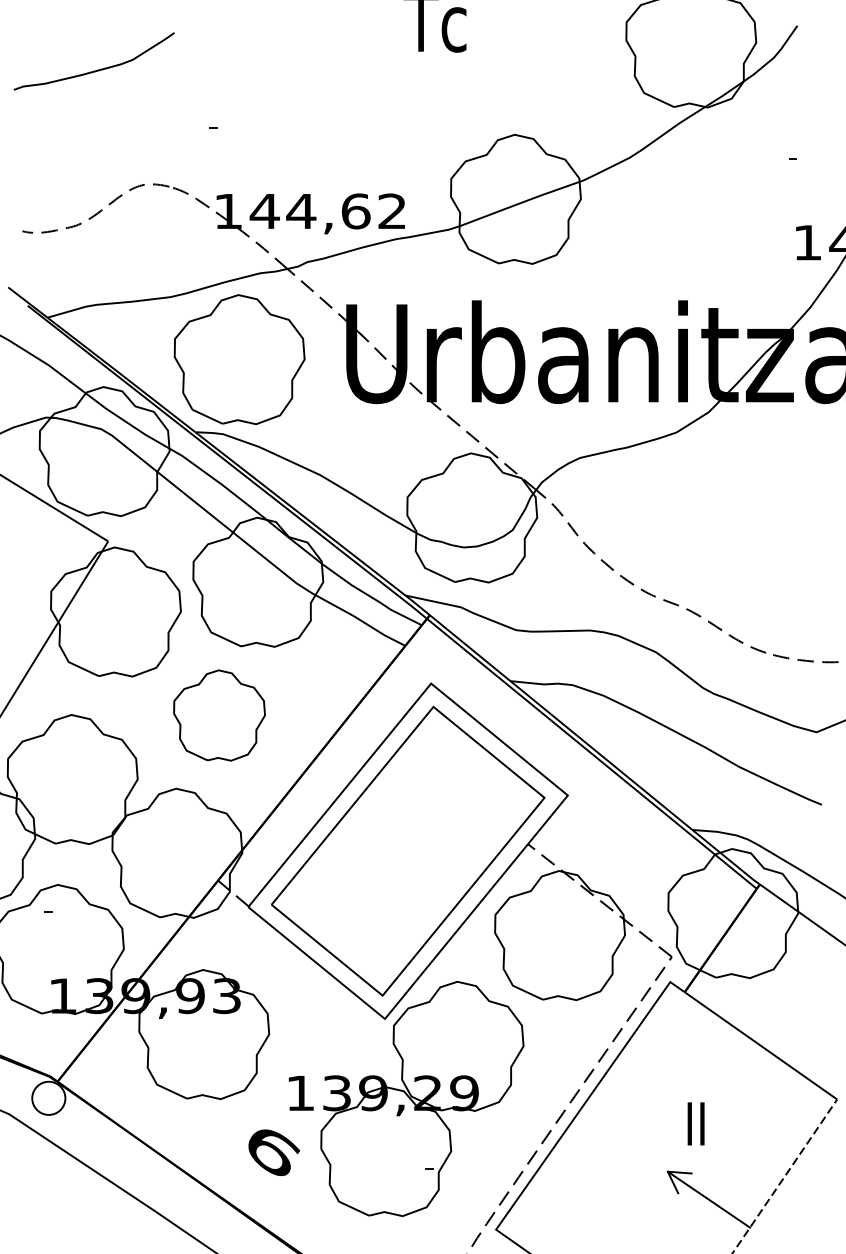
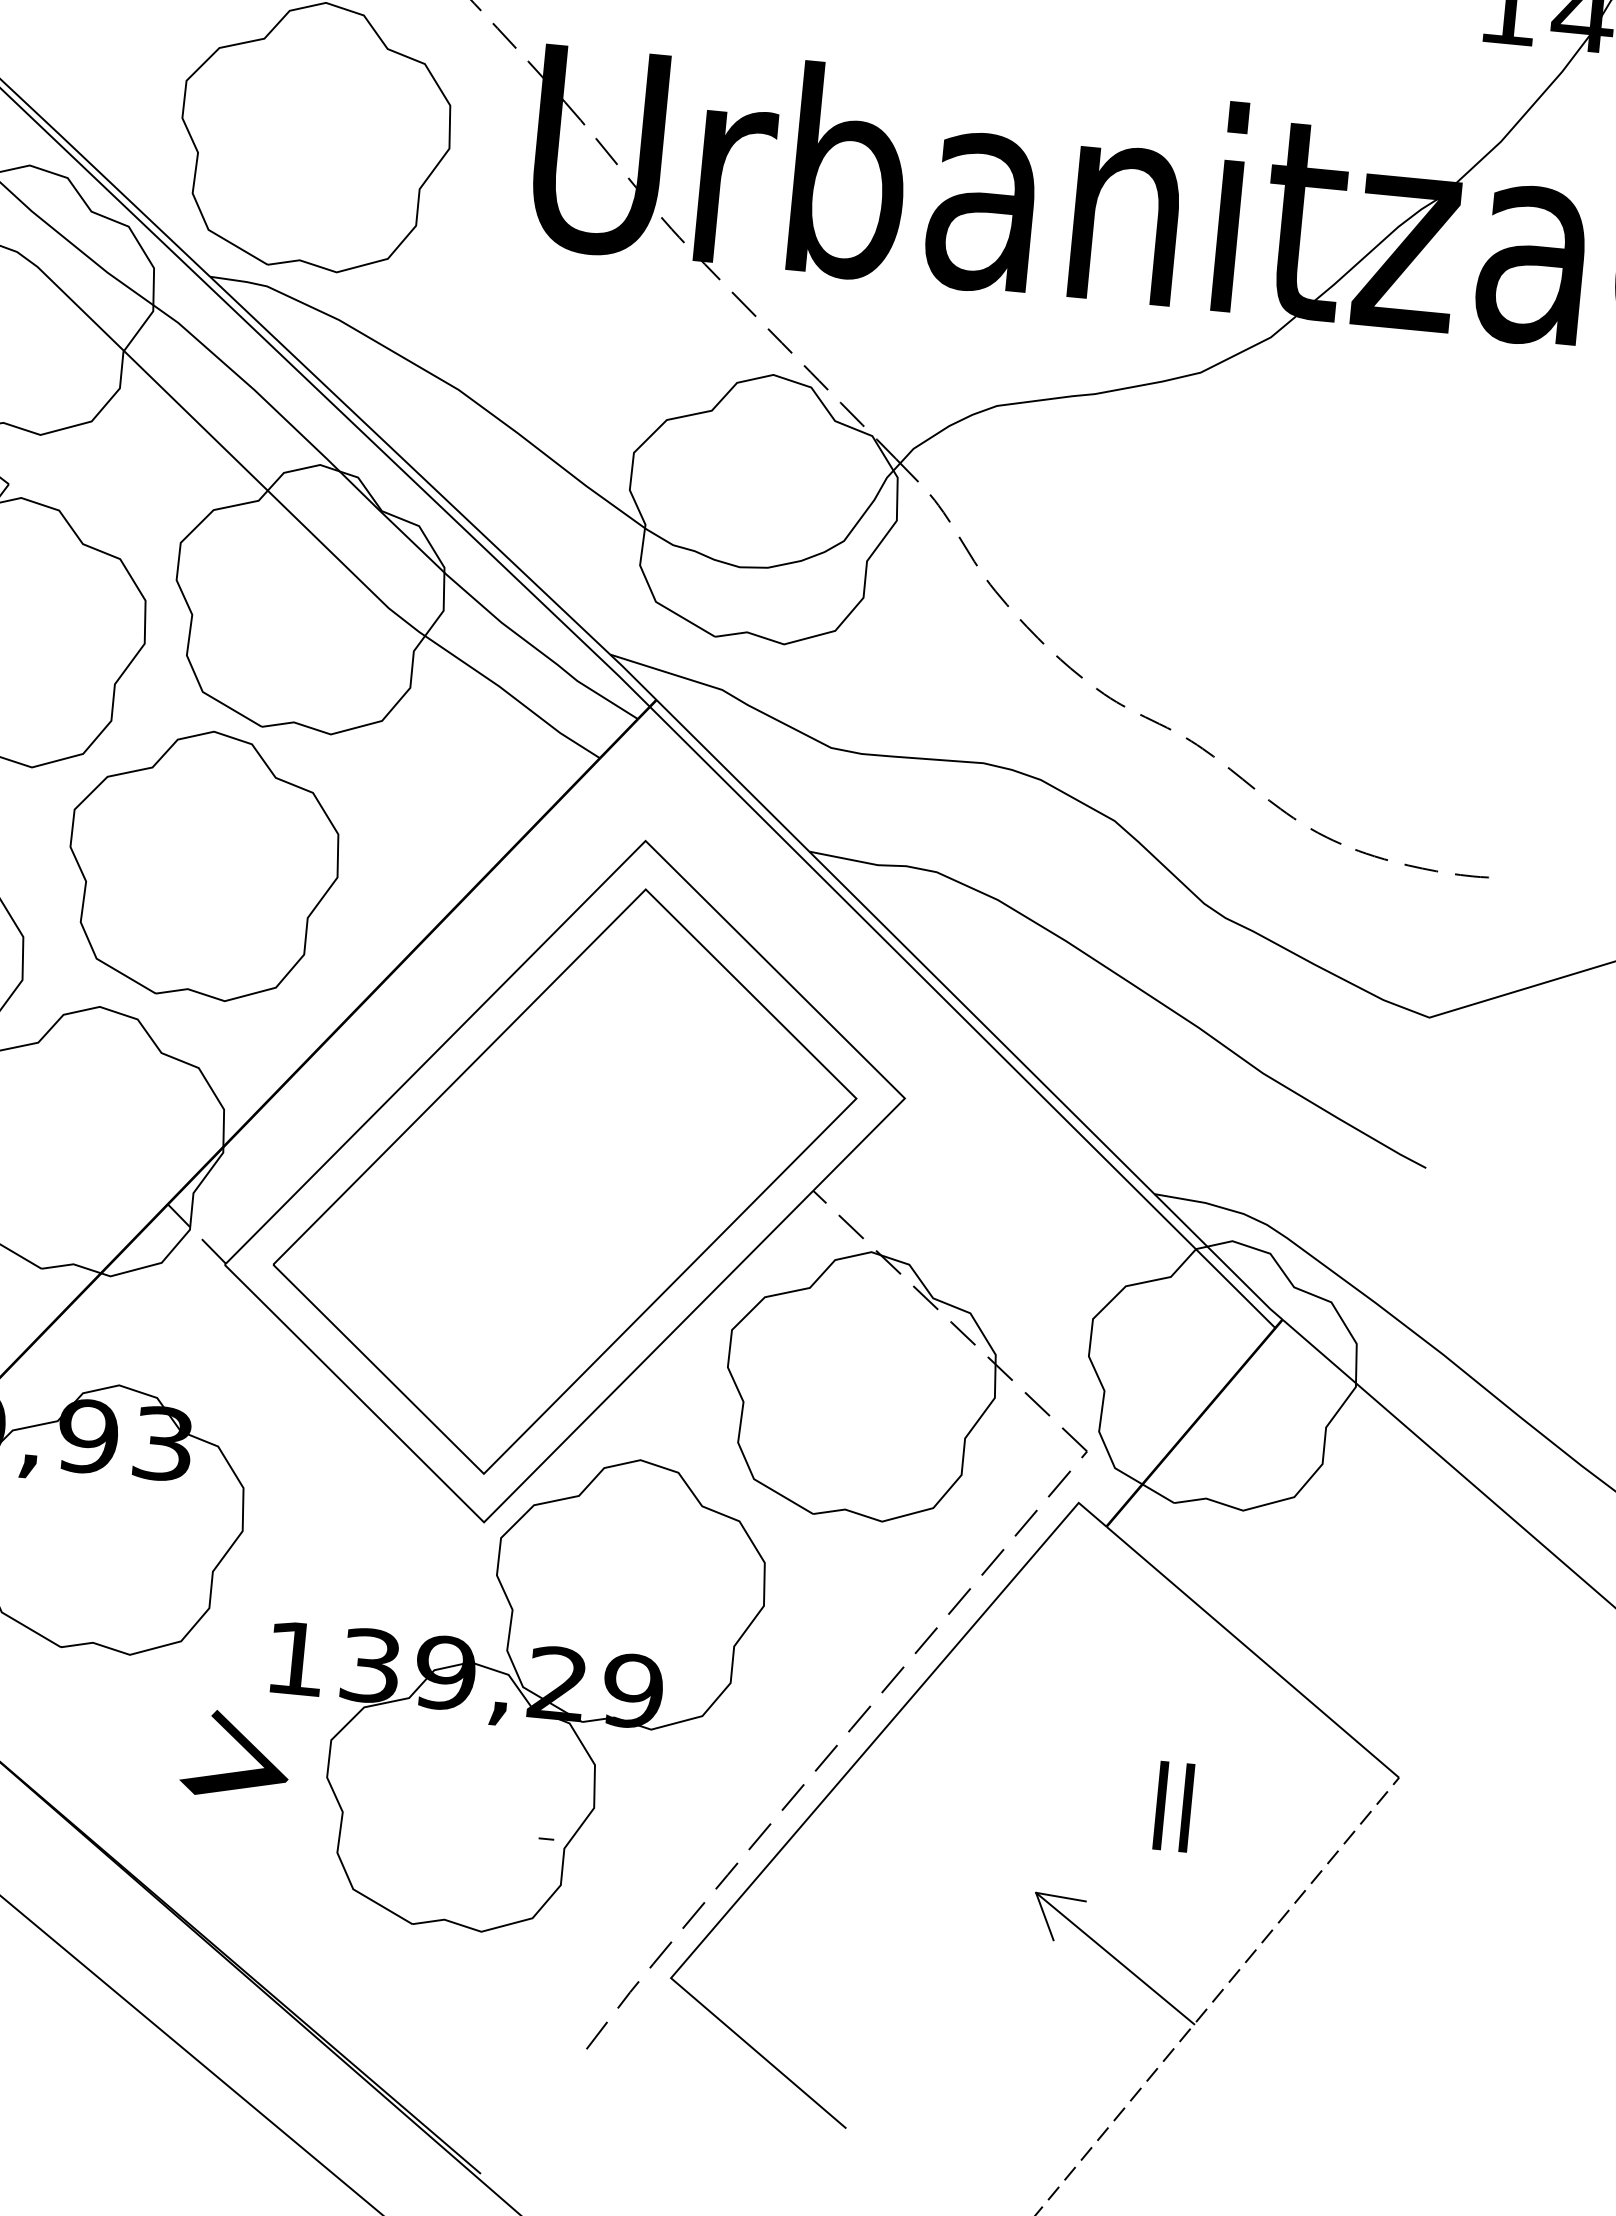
part: (219, 715) -> (203, 864), size x1.43
text: (695, 1123) -> (1172, 1805), moved
text: (275, 1148) -> (232, 1767), 6 -> 7

